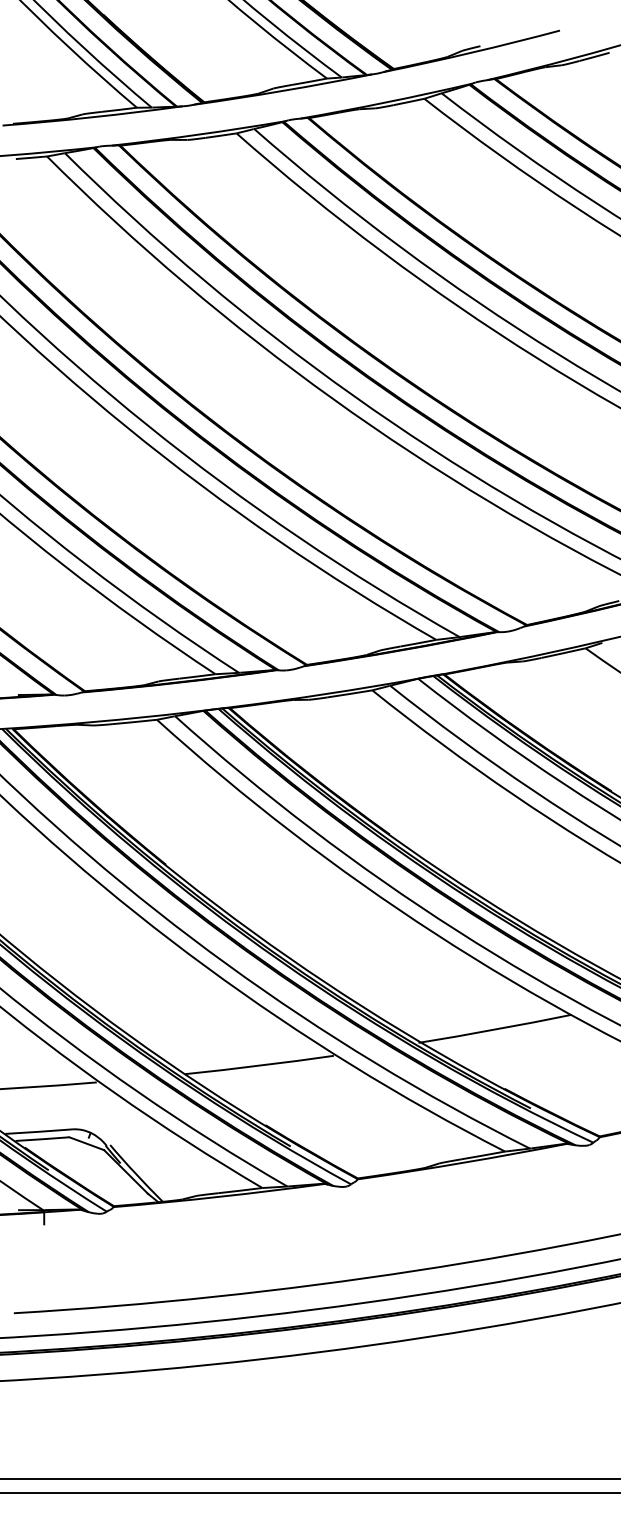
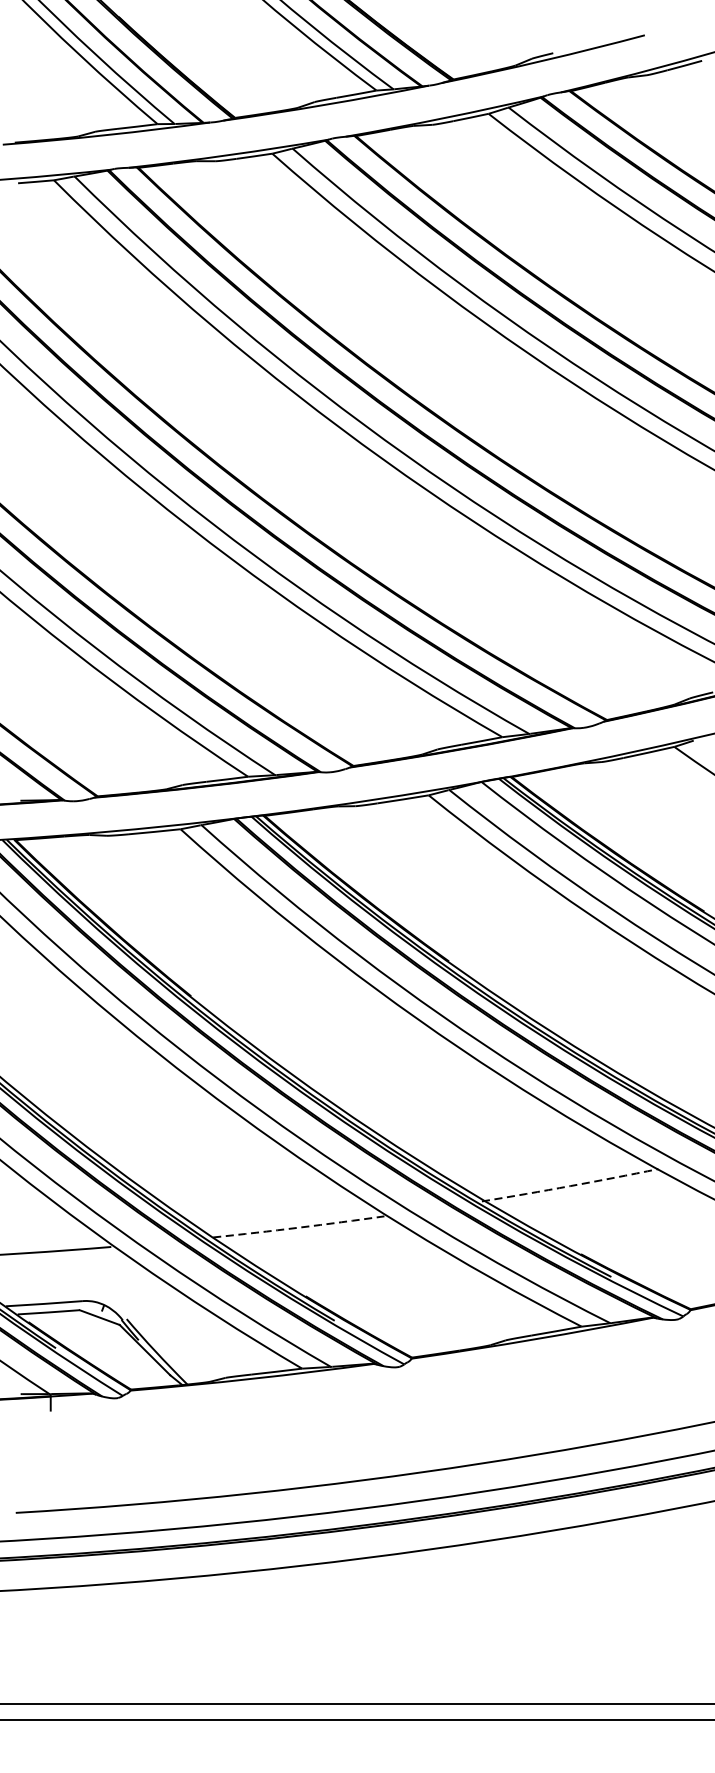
arc: (495, 1029) -> (570, 1186), solid -> dashed
arc: (259, 1065) -> (298, 1227), solid -> dashed

